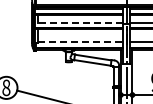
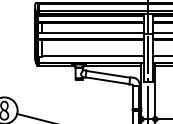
line: (78, 22) -> (90, 32), dashed -> solid
line: (80, 42) -> (93, 56), dashed -> solid

